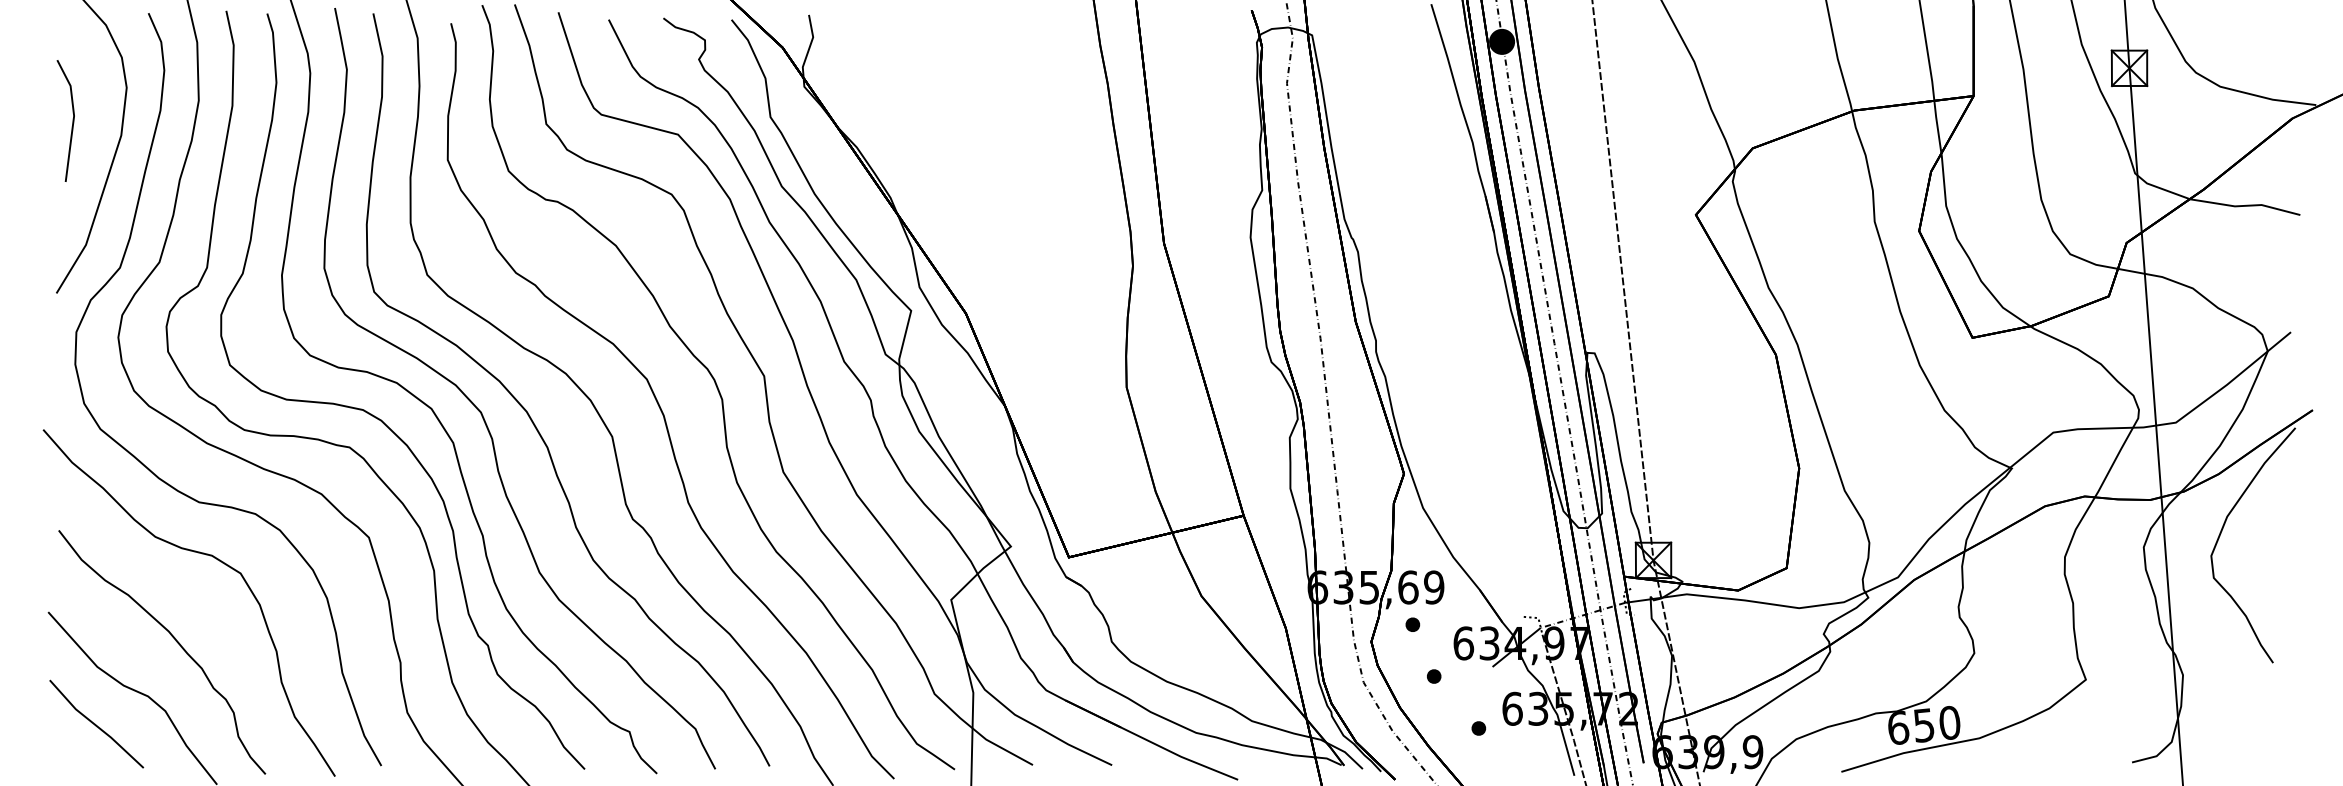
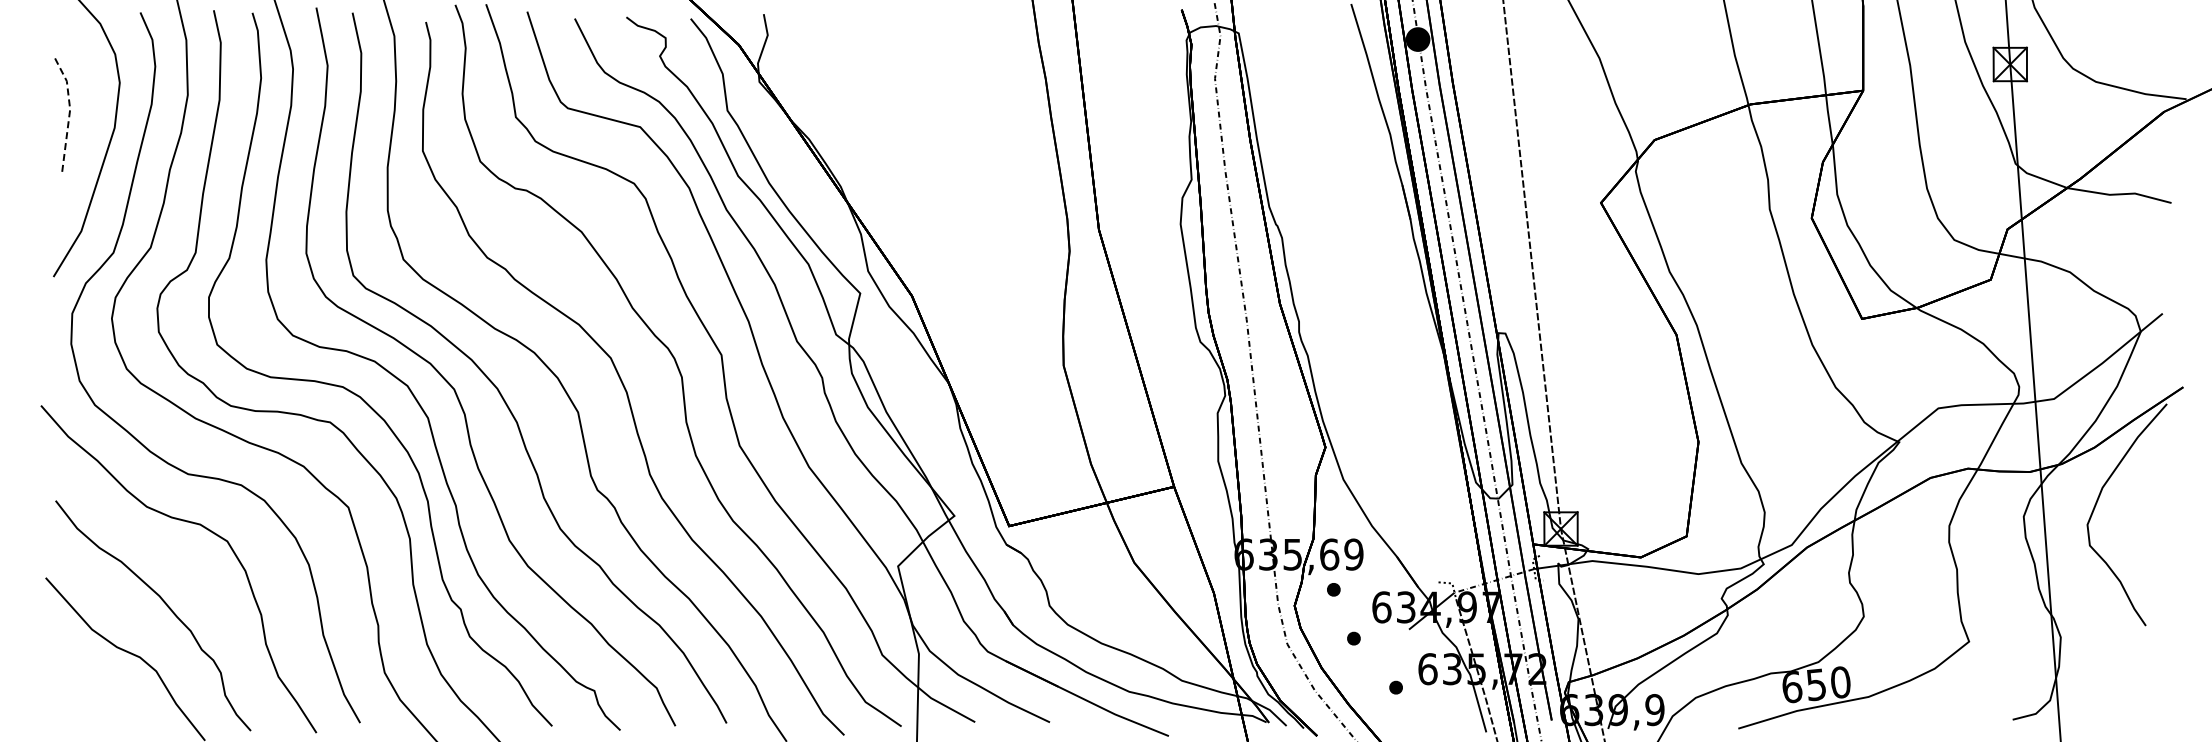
line: (73, 118) -> (69, 111), solid -> dashed
line: (95, 724) -> (90, 683), removed

